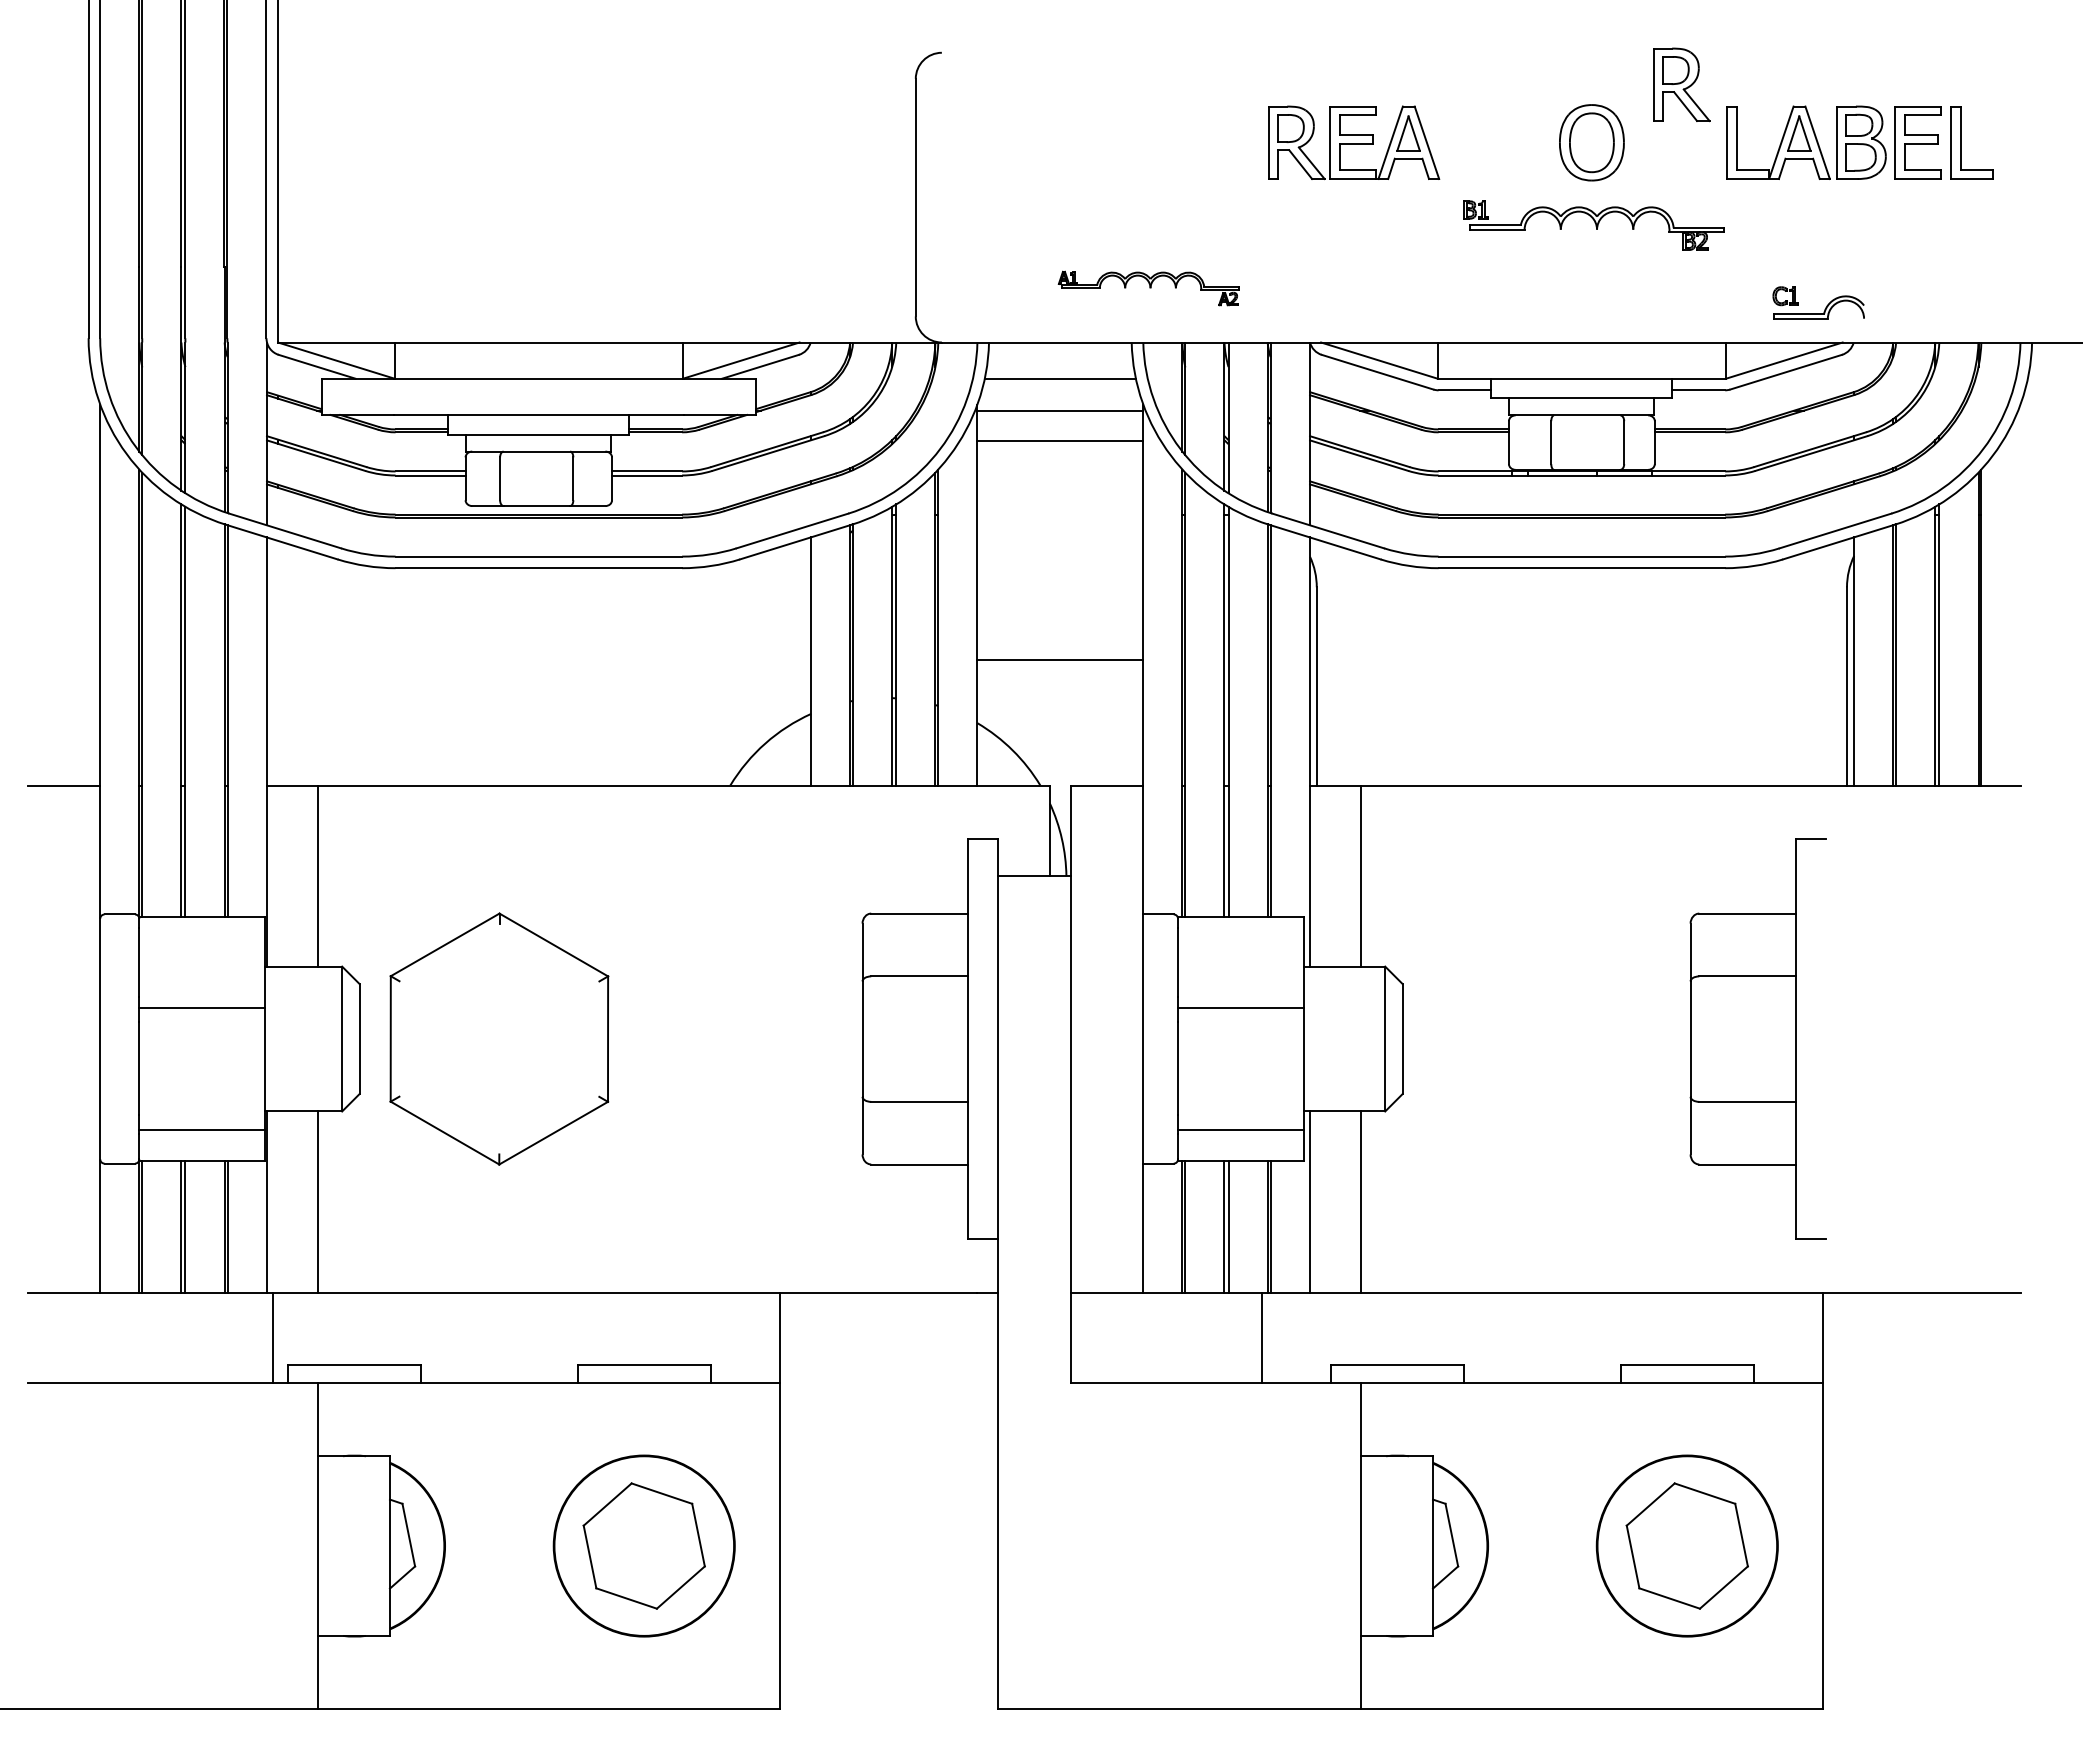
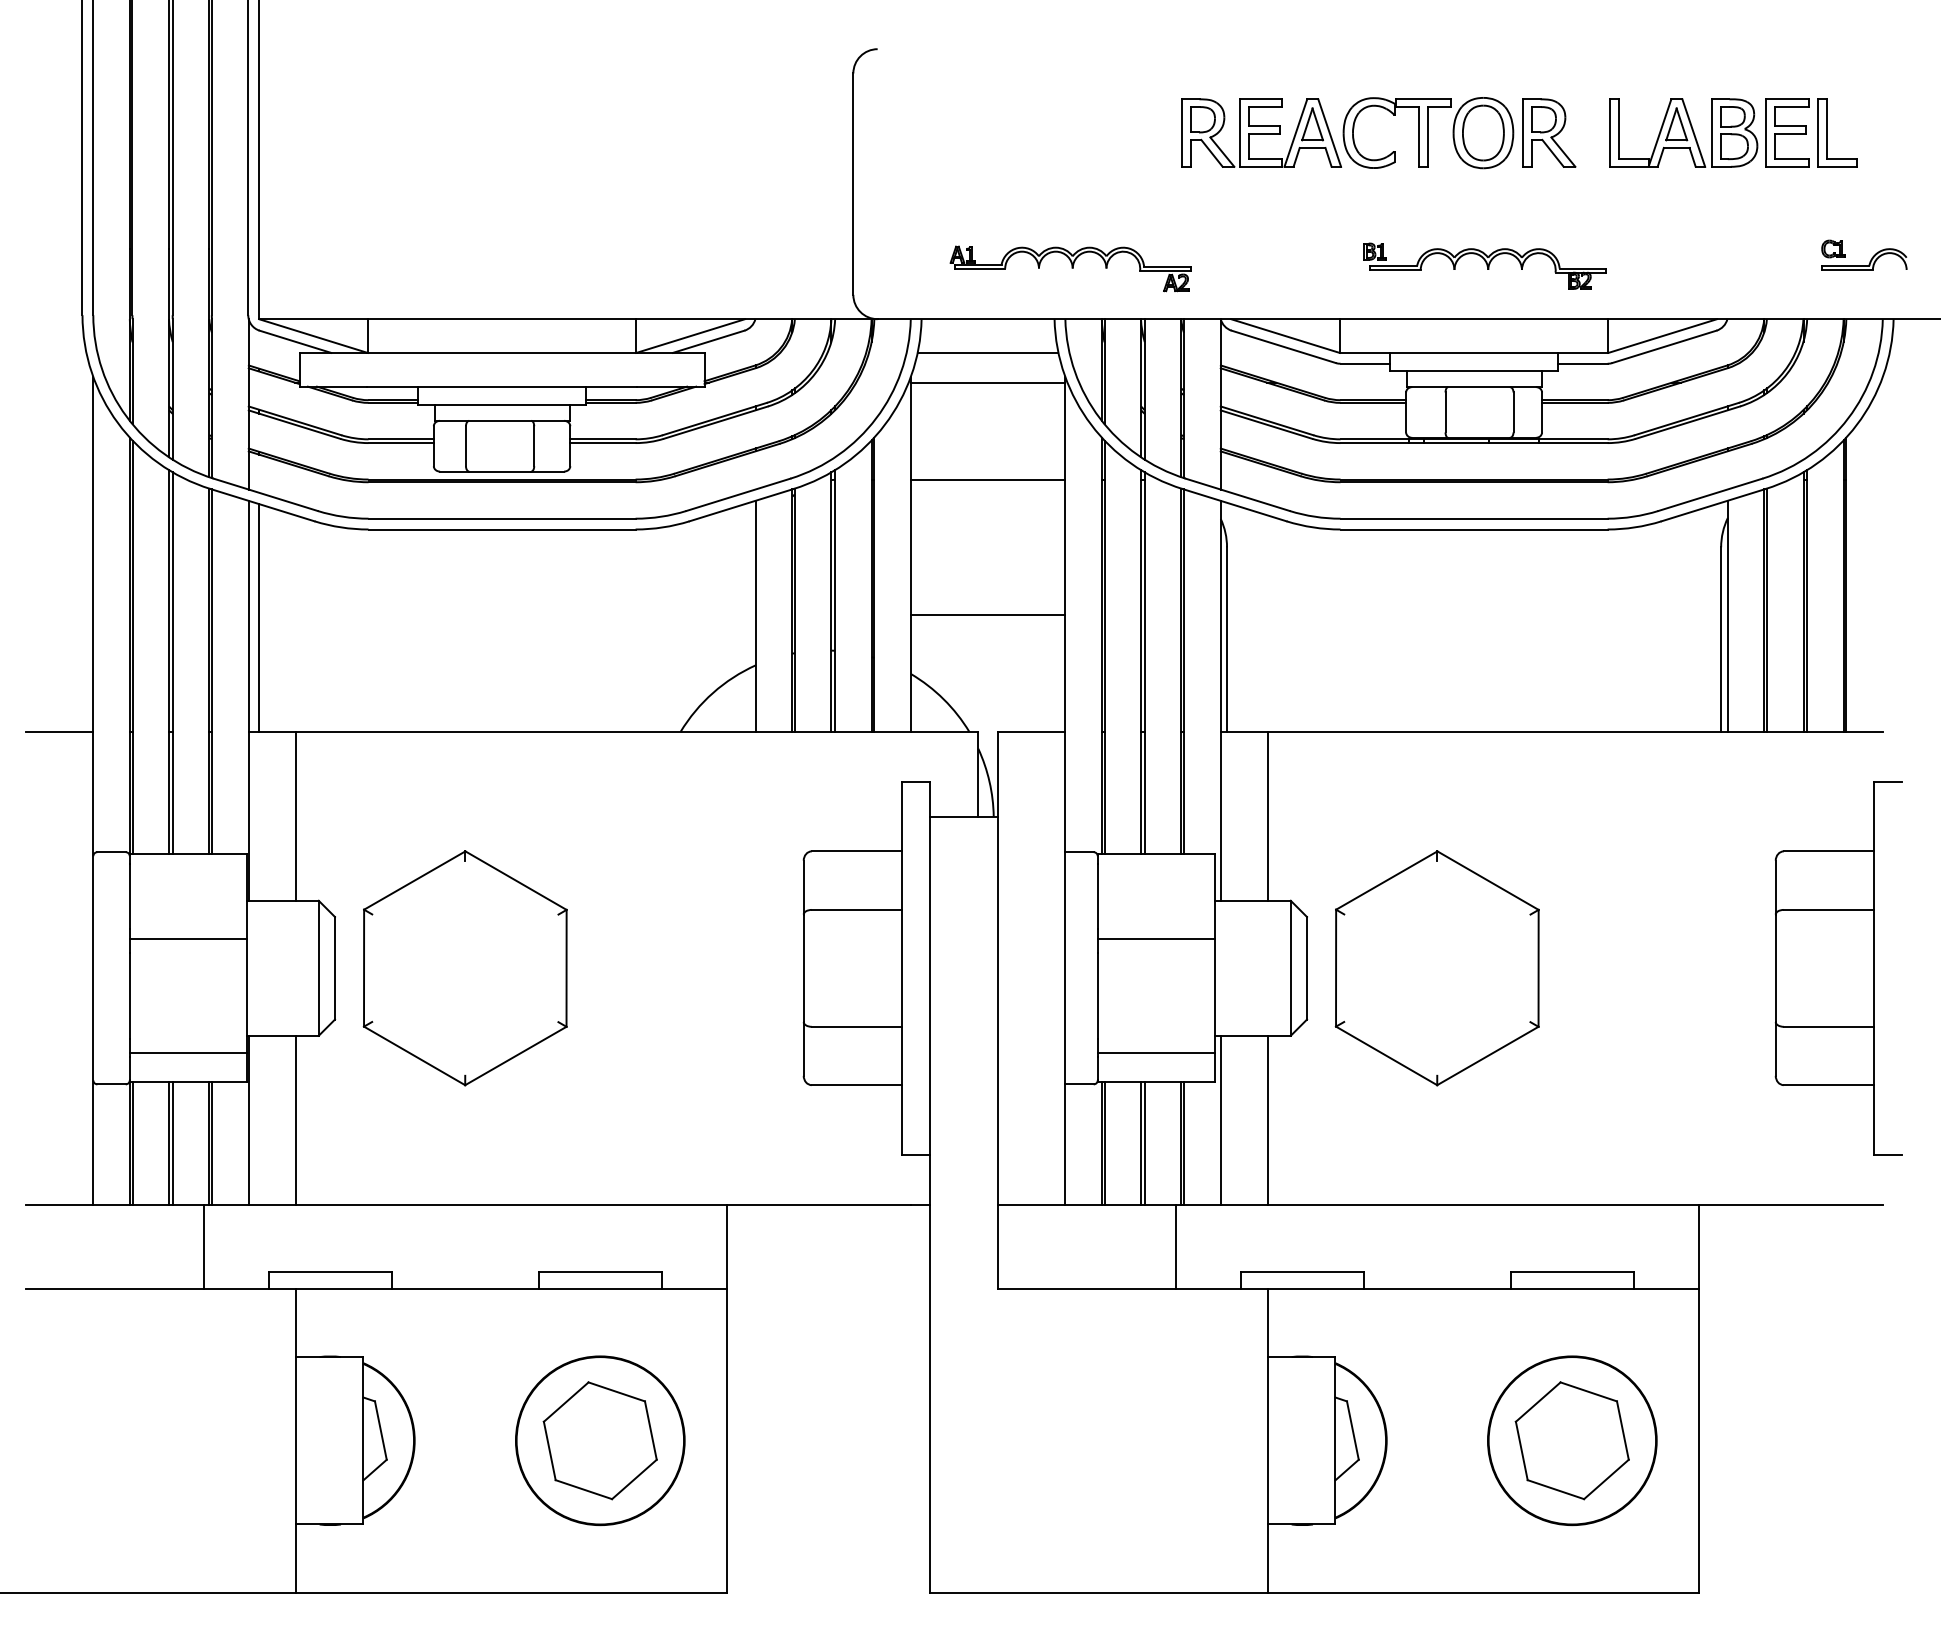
part: (1681, 84) -> (1549, 132), moved
part: (1497, 123) -> (1395, 115), added
part: (1593, 225) -> (1484, 266), moved
part: (1148, 288) -> (1070, 268), size x1.43
part: (1826, 305) -> (1871, 257), moved
line: (1060, 440) -> (988, 479), moved
line: (278, 662) -> (259, 617), added
part: (1542, 1038) -> (1437, 967), added
part: (1757, 1038) -> (1838, 967), moved
line: (272, 1337) -> (203, 1246), moved

